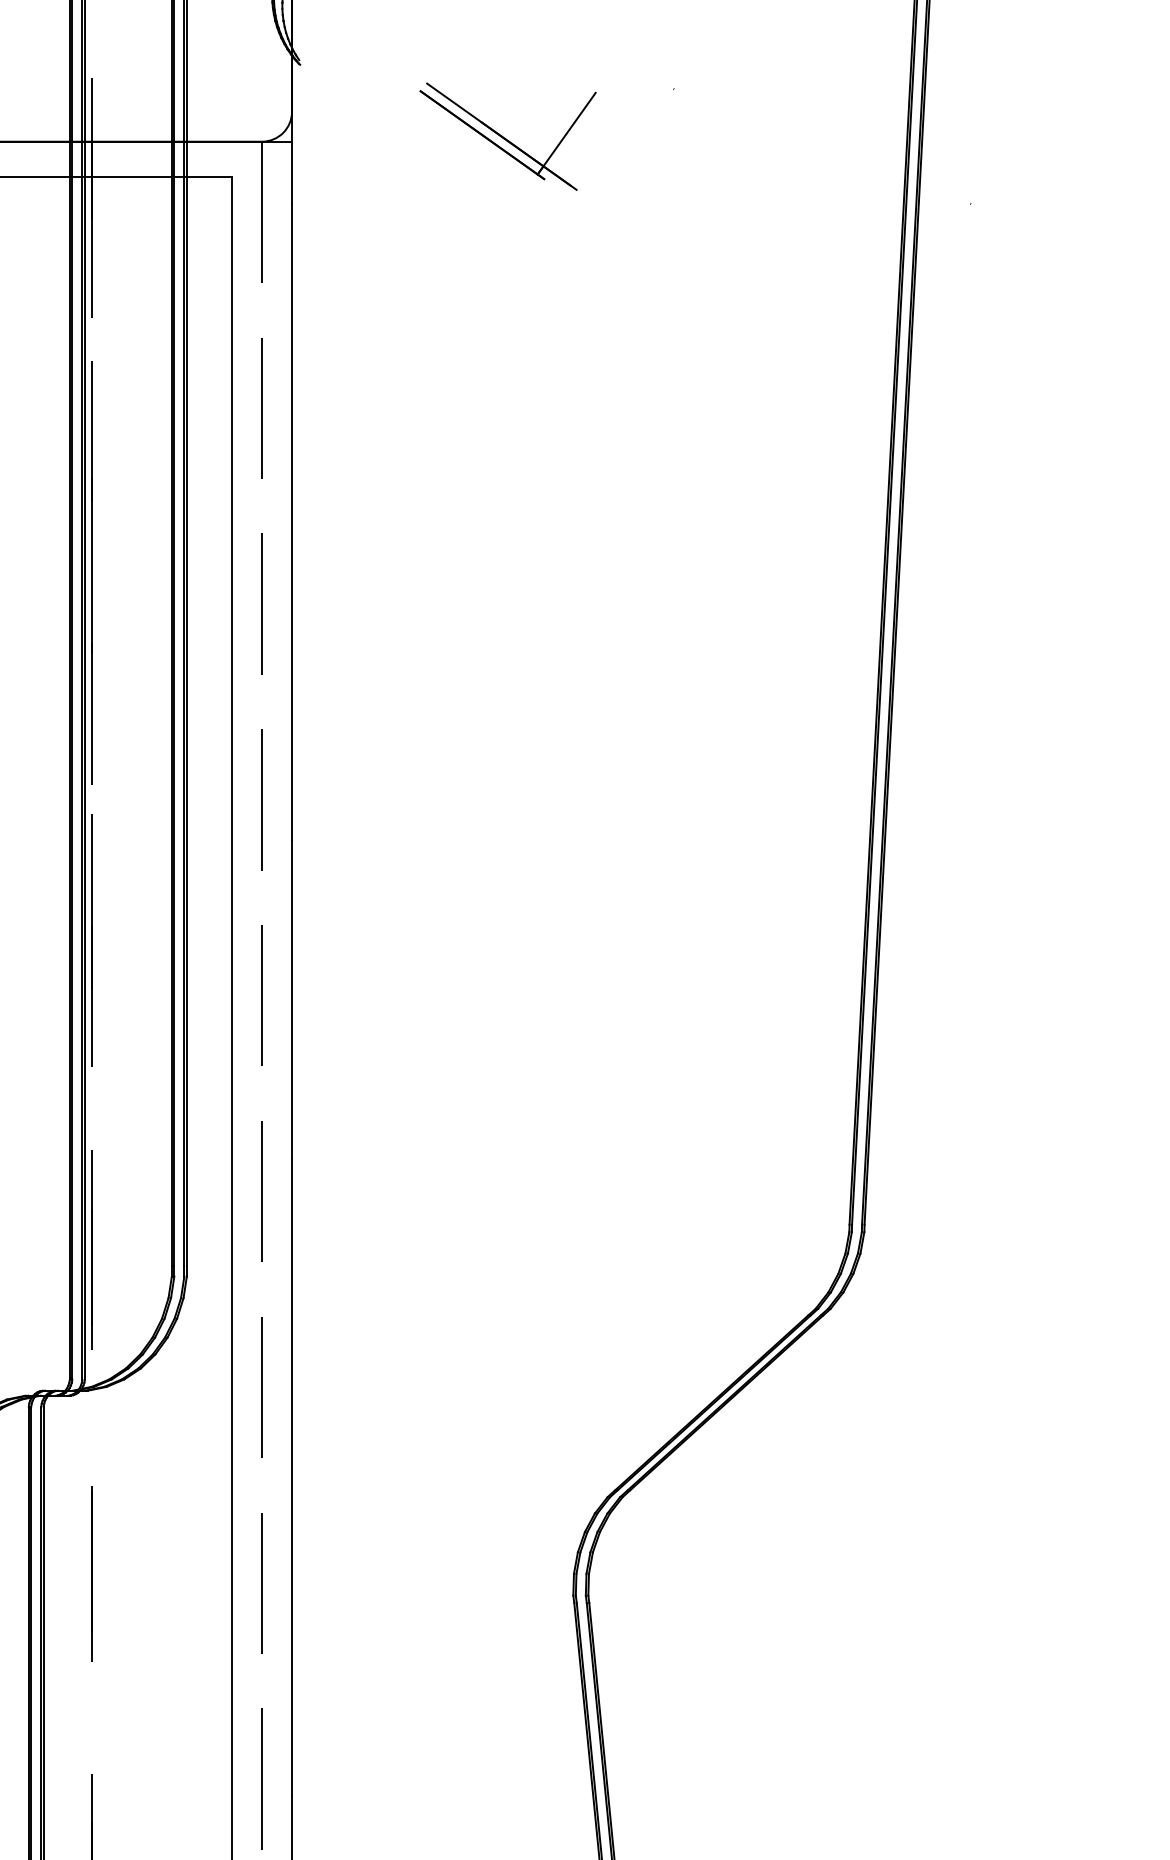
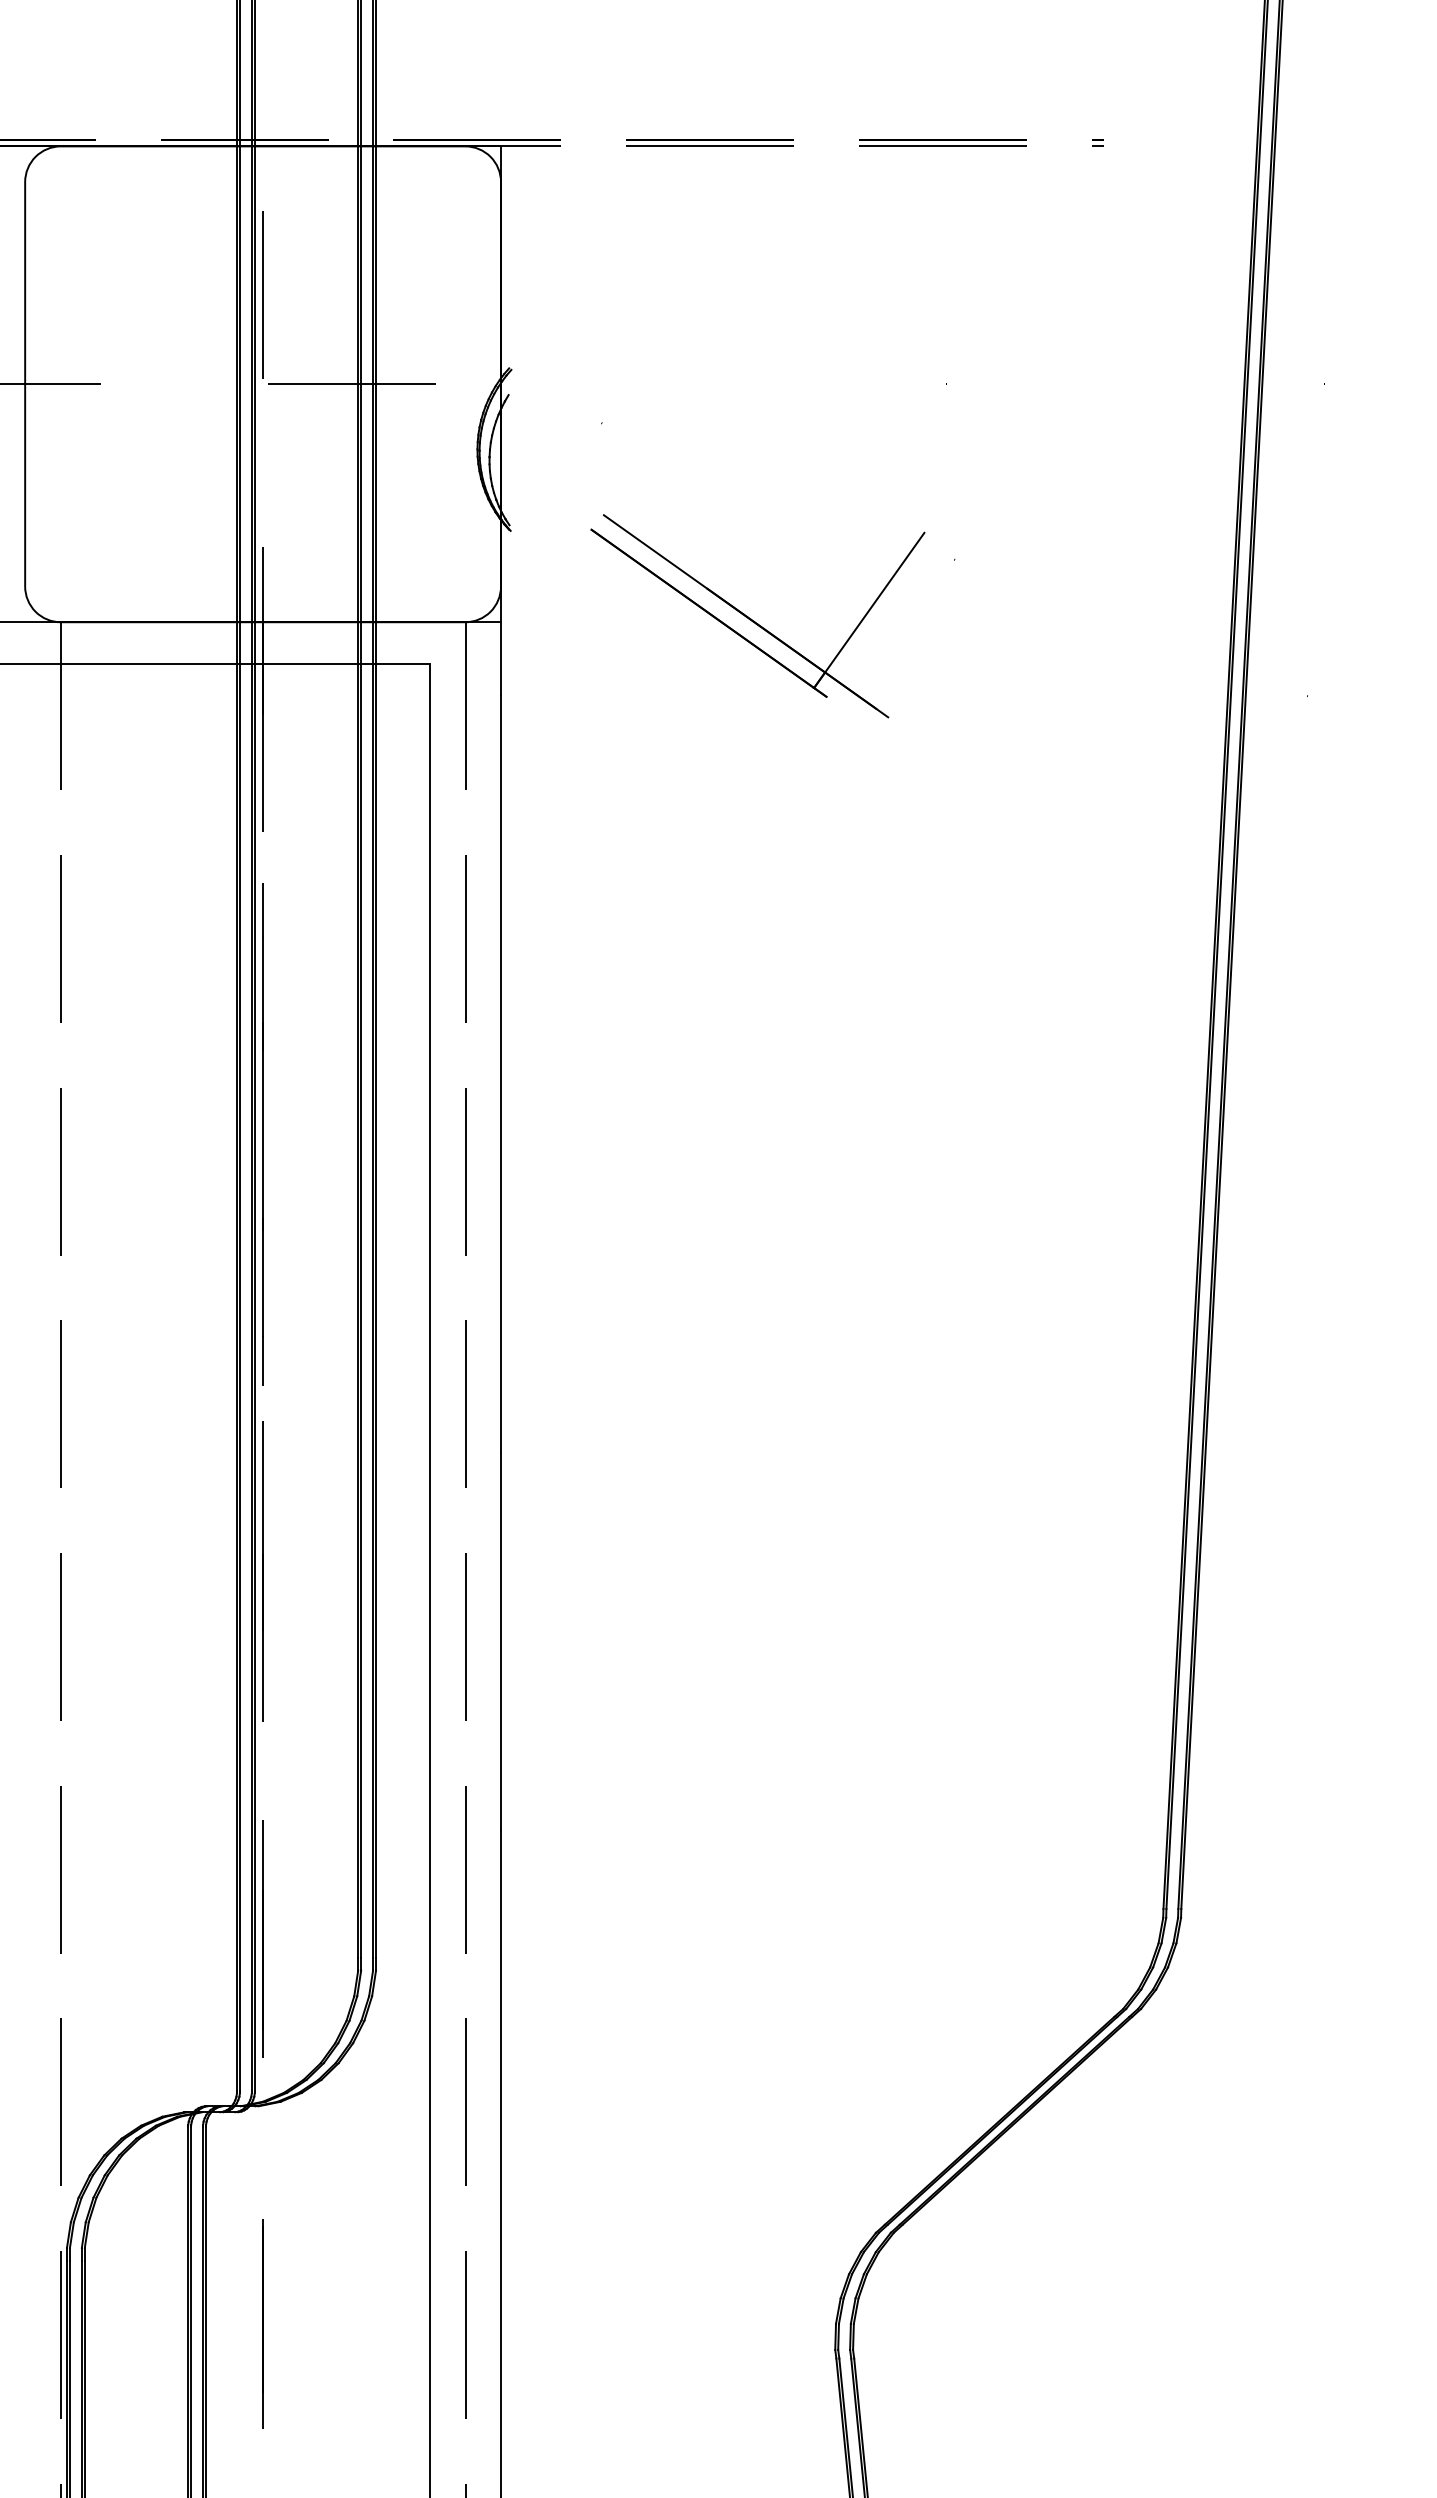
part: (507, 136) -> (757, 616), size x1.6

